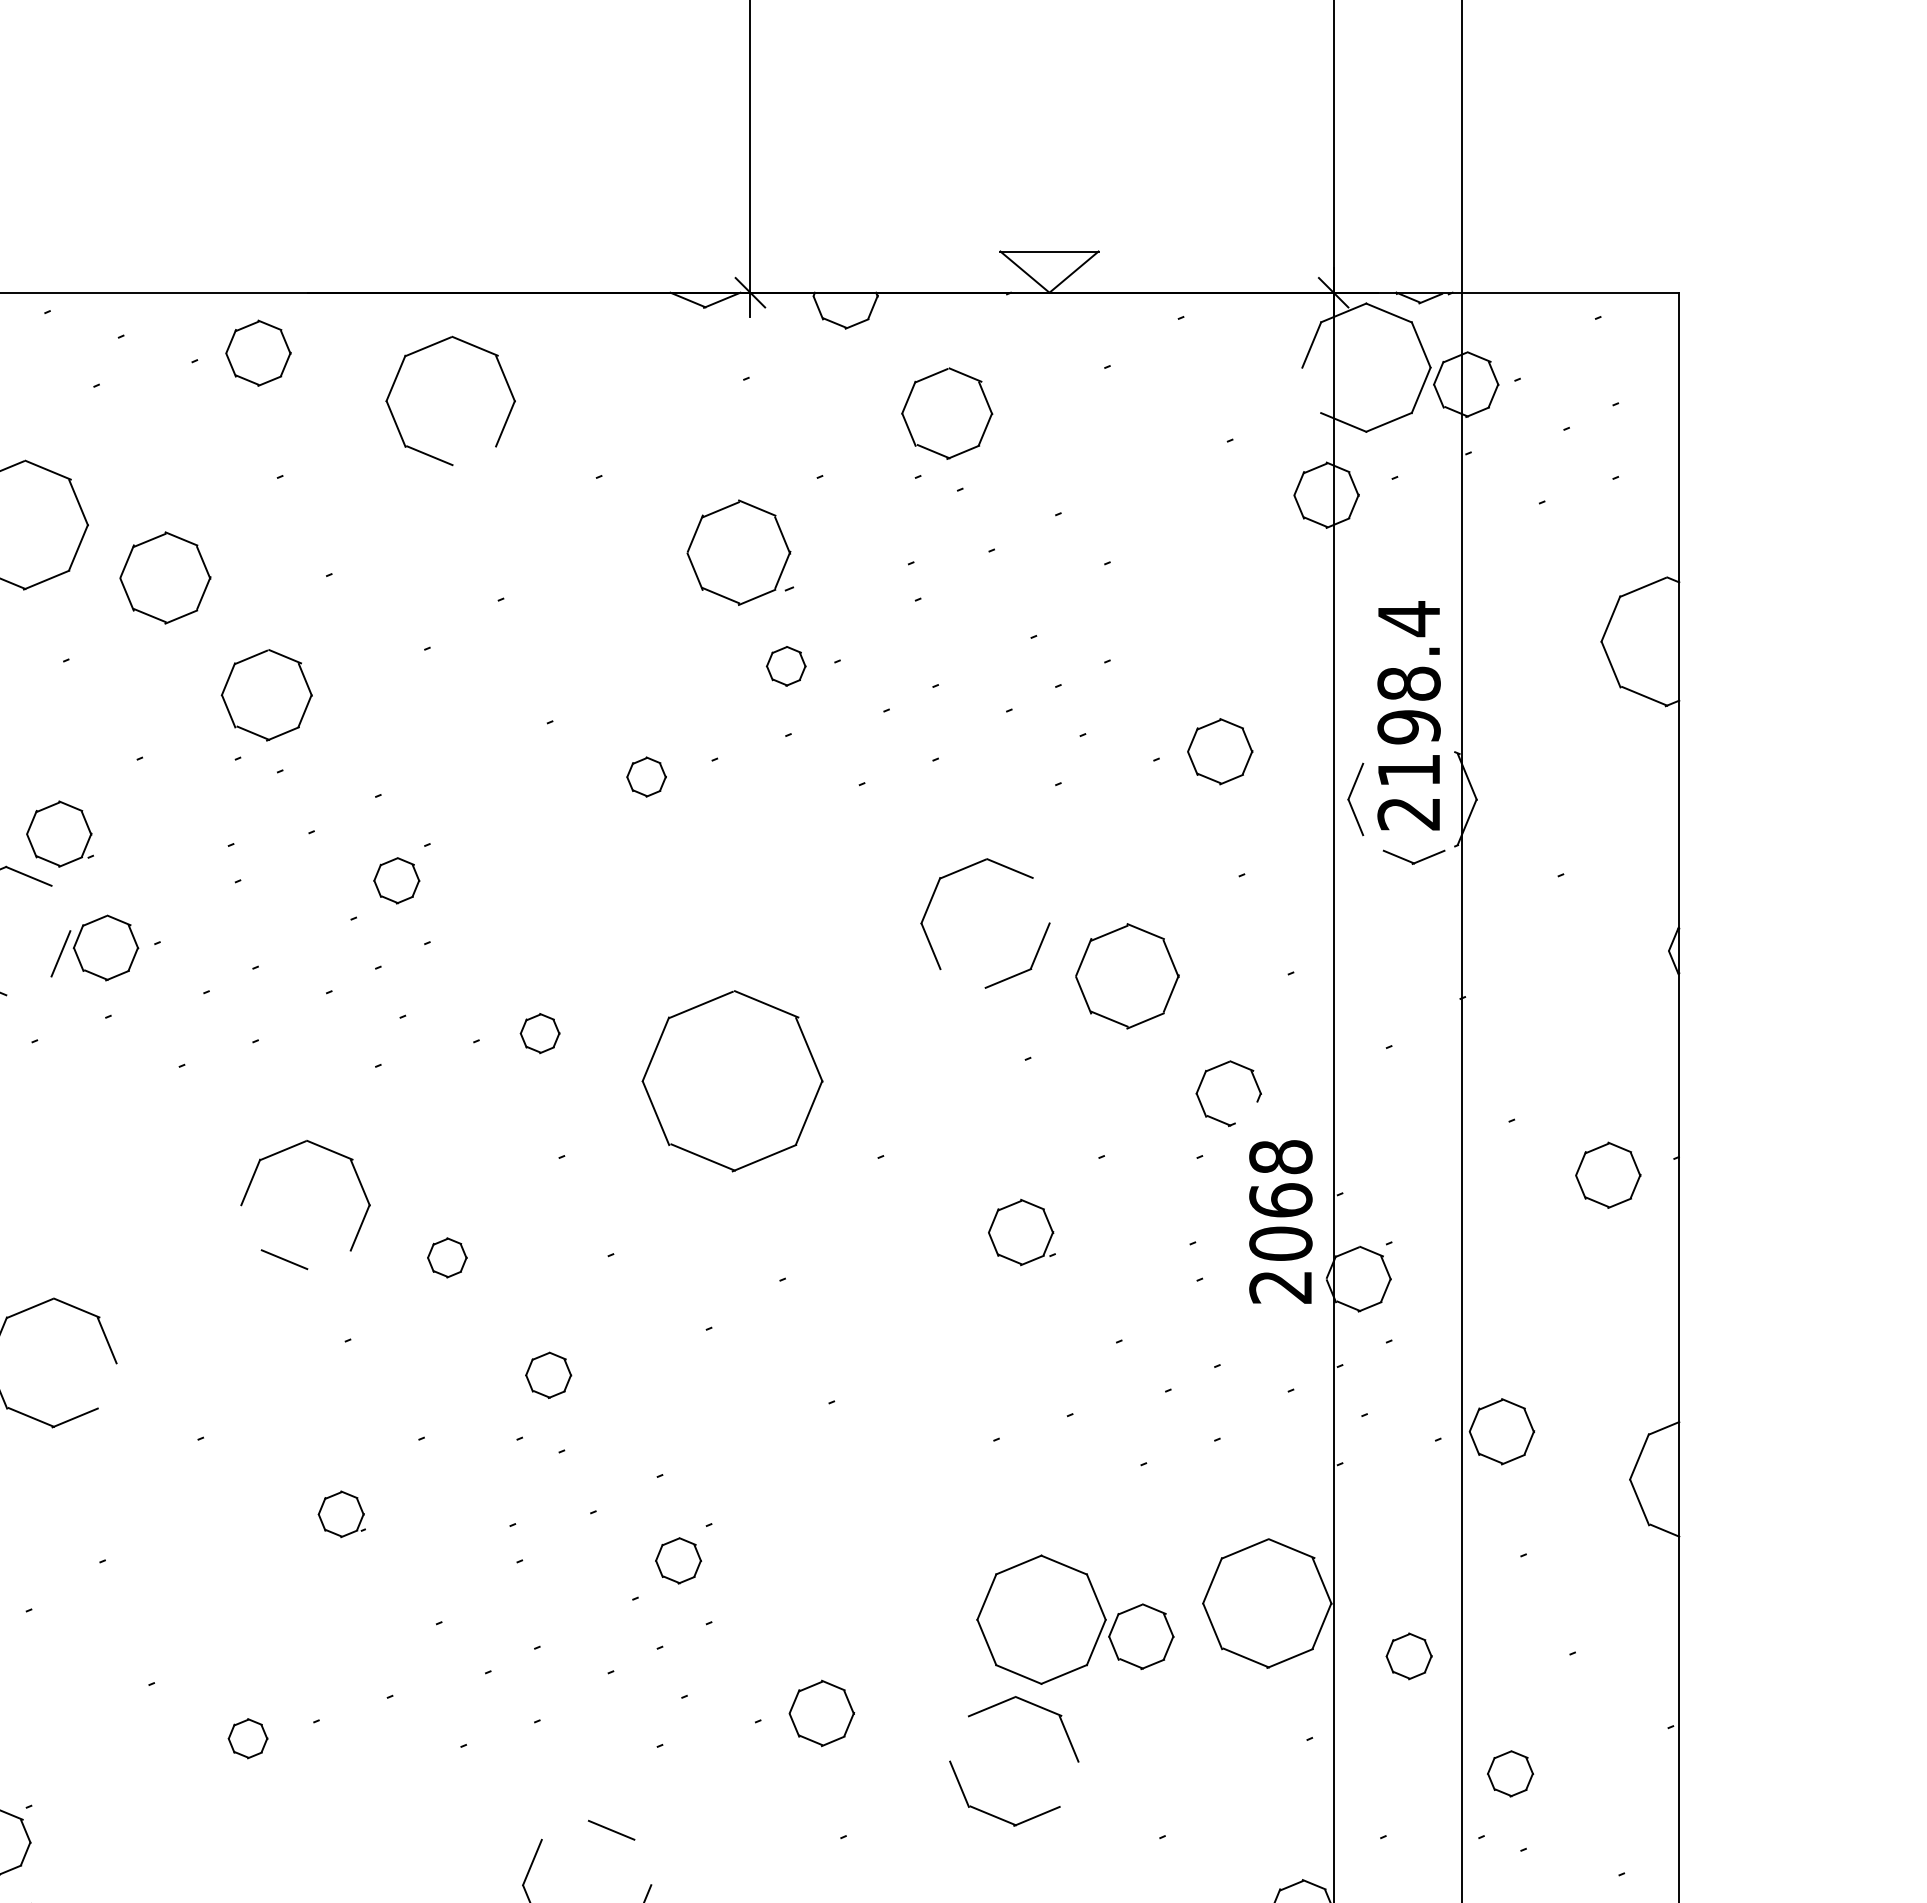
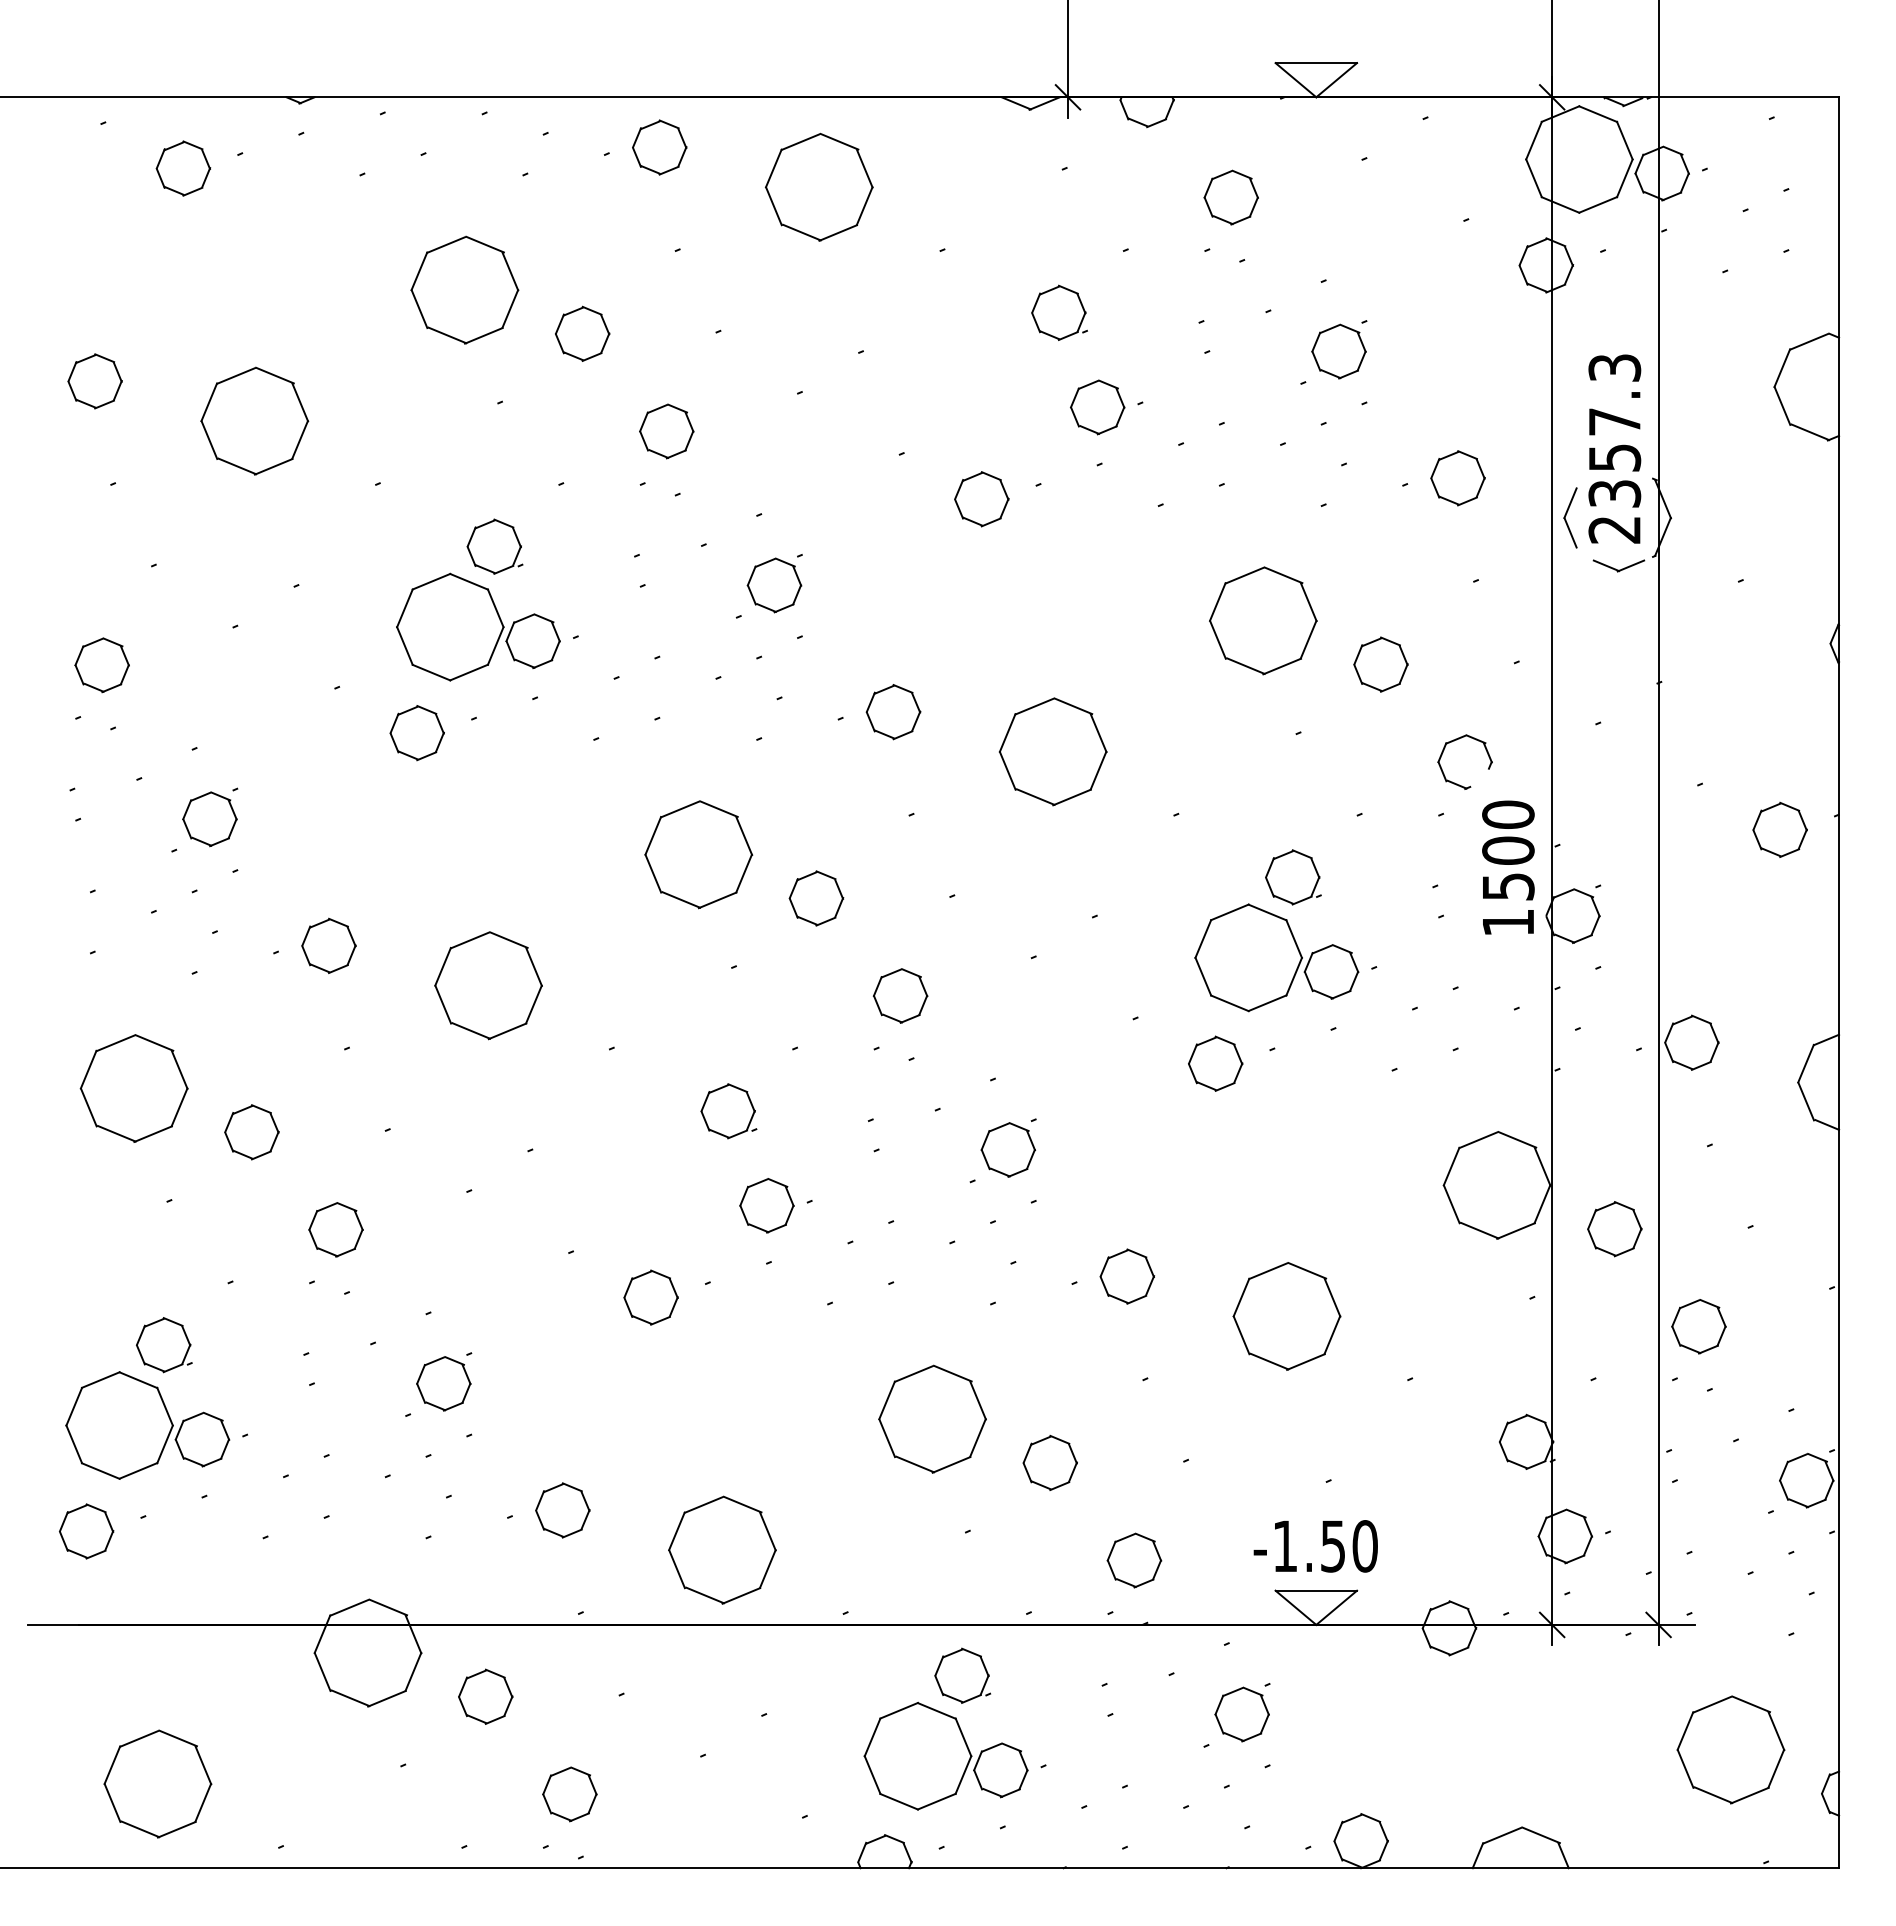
line: (1311, 390) -> (1533, 178), added
part: (946, 413) -> (1230, 197), size x0.71
line: (473, 455) -> (838, 232), added
part: (740, 551) -> (1059, 312), size x0.62
part: (165, 577) -> (582, 333), size x0.71
part: (1076, 598) -> (1338, 351), added
part: (785, 666) -> (1097, 407), size x1.67
text: (1408, 694) -> (1614, 430), 2198.4 -> 2357.3
part: (266, 695) -> (666, 431), size x0.71
part: (646, 777) -> (981, 499), size x1.67
part: (396, 880) -> (774, 585), size x1.43
line: (1040, 901) -> (1308, 602), added
line: (60, 908) -> (495, 608), added
part: (1126, 976) -> (1380, 664), size x0.62
line: (964, 977) -> (1245, 665), added
line: (28, 985) -> (468, 672), added
part: (540, 1033) -> (893, 712), size x1.67
part: (731, 1080) -> (1052, 751), size x0.71
text: (1281, 1221) -> (1508, 868), 2068 -> 1500
line: (251, 1227) -> (653, 873), added
part: (447, 1257) -> (816, 898), size x1.67
line: (328, 1260) -> (717, 900), added
part: (548, 1374) -> (900, 995), size x1.43
line: (106, 1385) -> (533, 1004), added
part: (928, 1456) -> (1215, 1063), added
part: (341, 1514) -> (728, 1111), size x1.43
part: (678, 1560) -> (1008, 1149), size x1.43
part: (1075, 1619) -> (1276, 957), moved
part: (387, 1627) -> (766, 1205), added
part: (1408, 1656) -> (1614, 1229), size x1.43
part: (247, 1738) -> (650, 1297), size x1.67
line: (959, 1738) -> (1241, 1297), added
part: (1509, 1773) -> (1698, 1326), size x1.43
line: (1069, 1784) -> (1332, 1335), added
line: (564, 1830) -> (913, 1373), added
line: (641, 1862) -> (977, 1400), added

